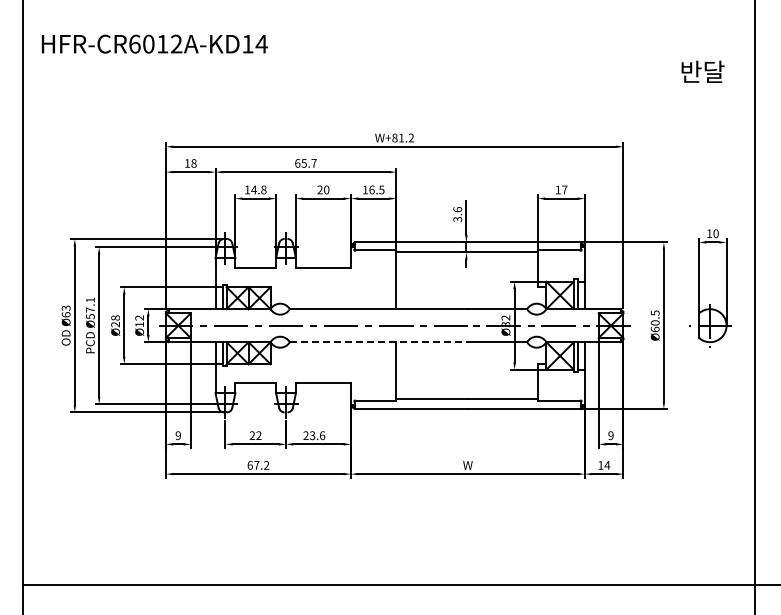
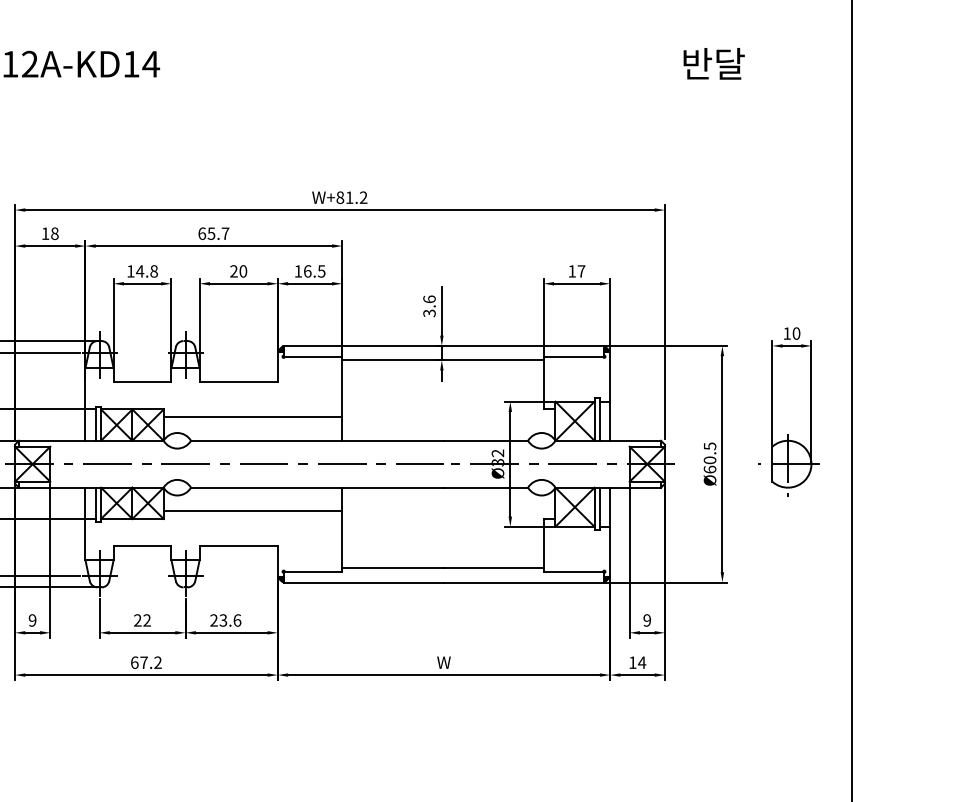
text: (702, 71) -> (713, 63), moved
line: (333, 292) -> (253, 417), added
line: (379, 342) -> (318, 488), dashed -> solid
line: (333, 358) -> (253, 510), added

